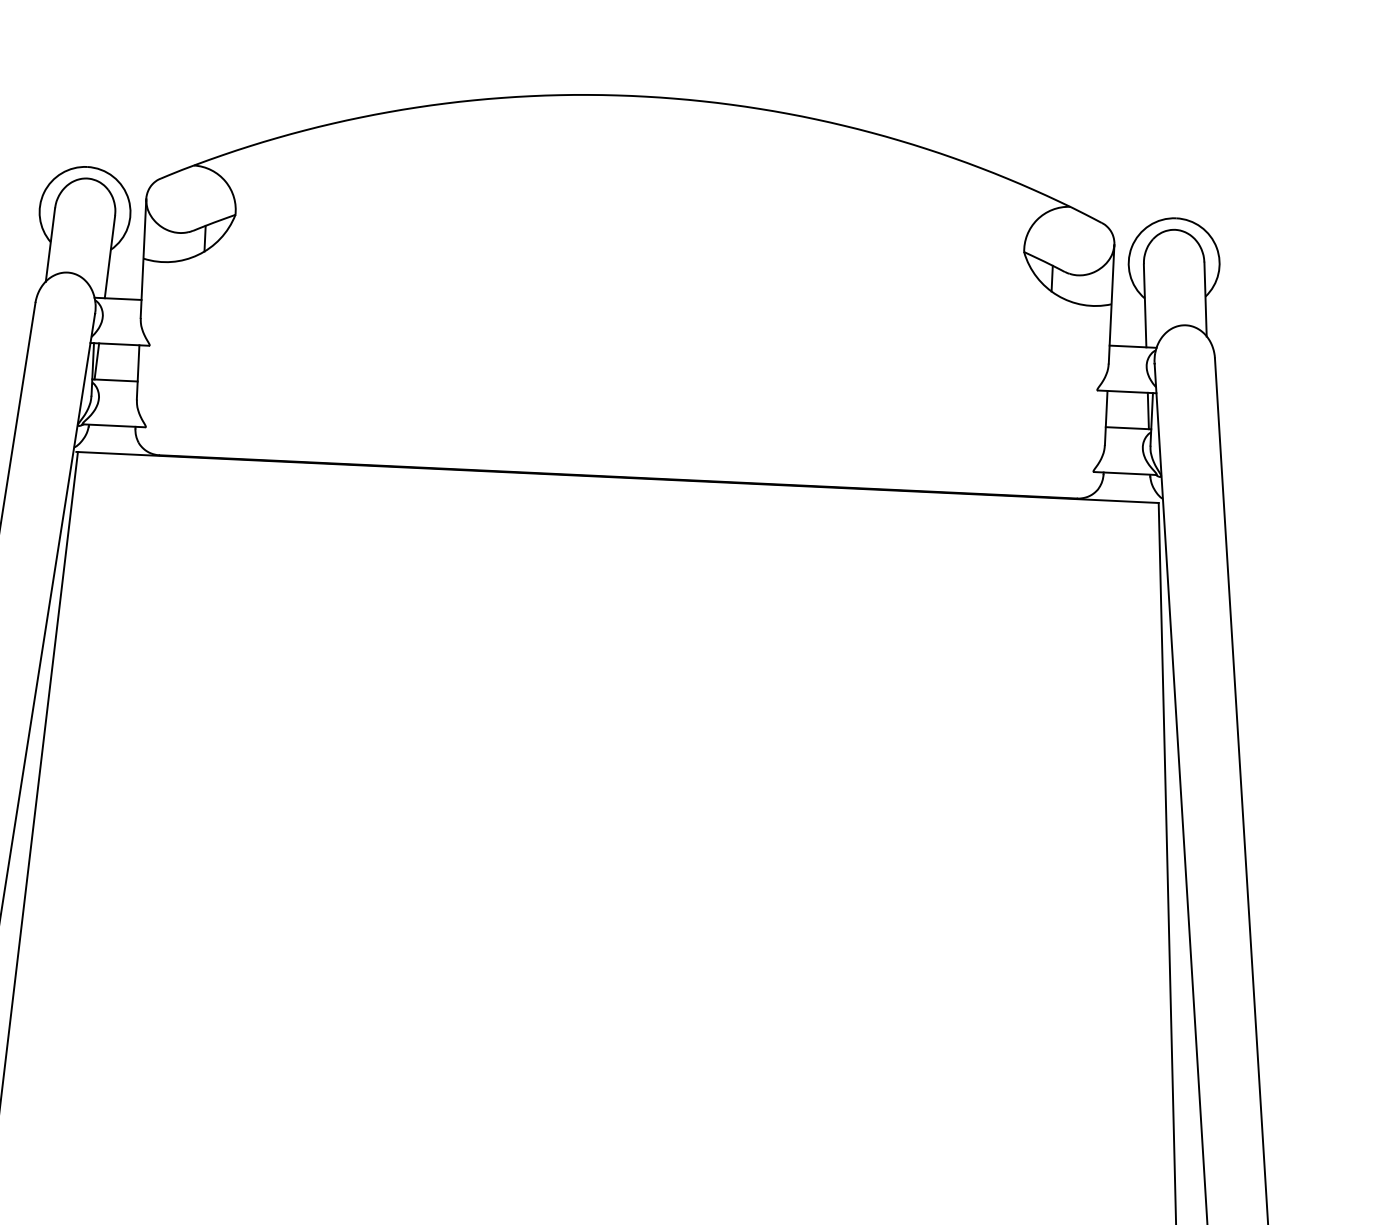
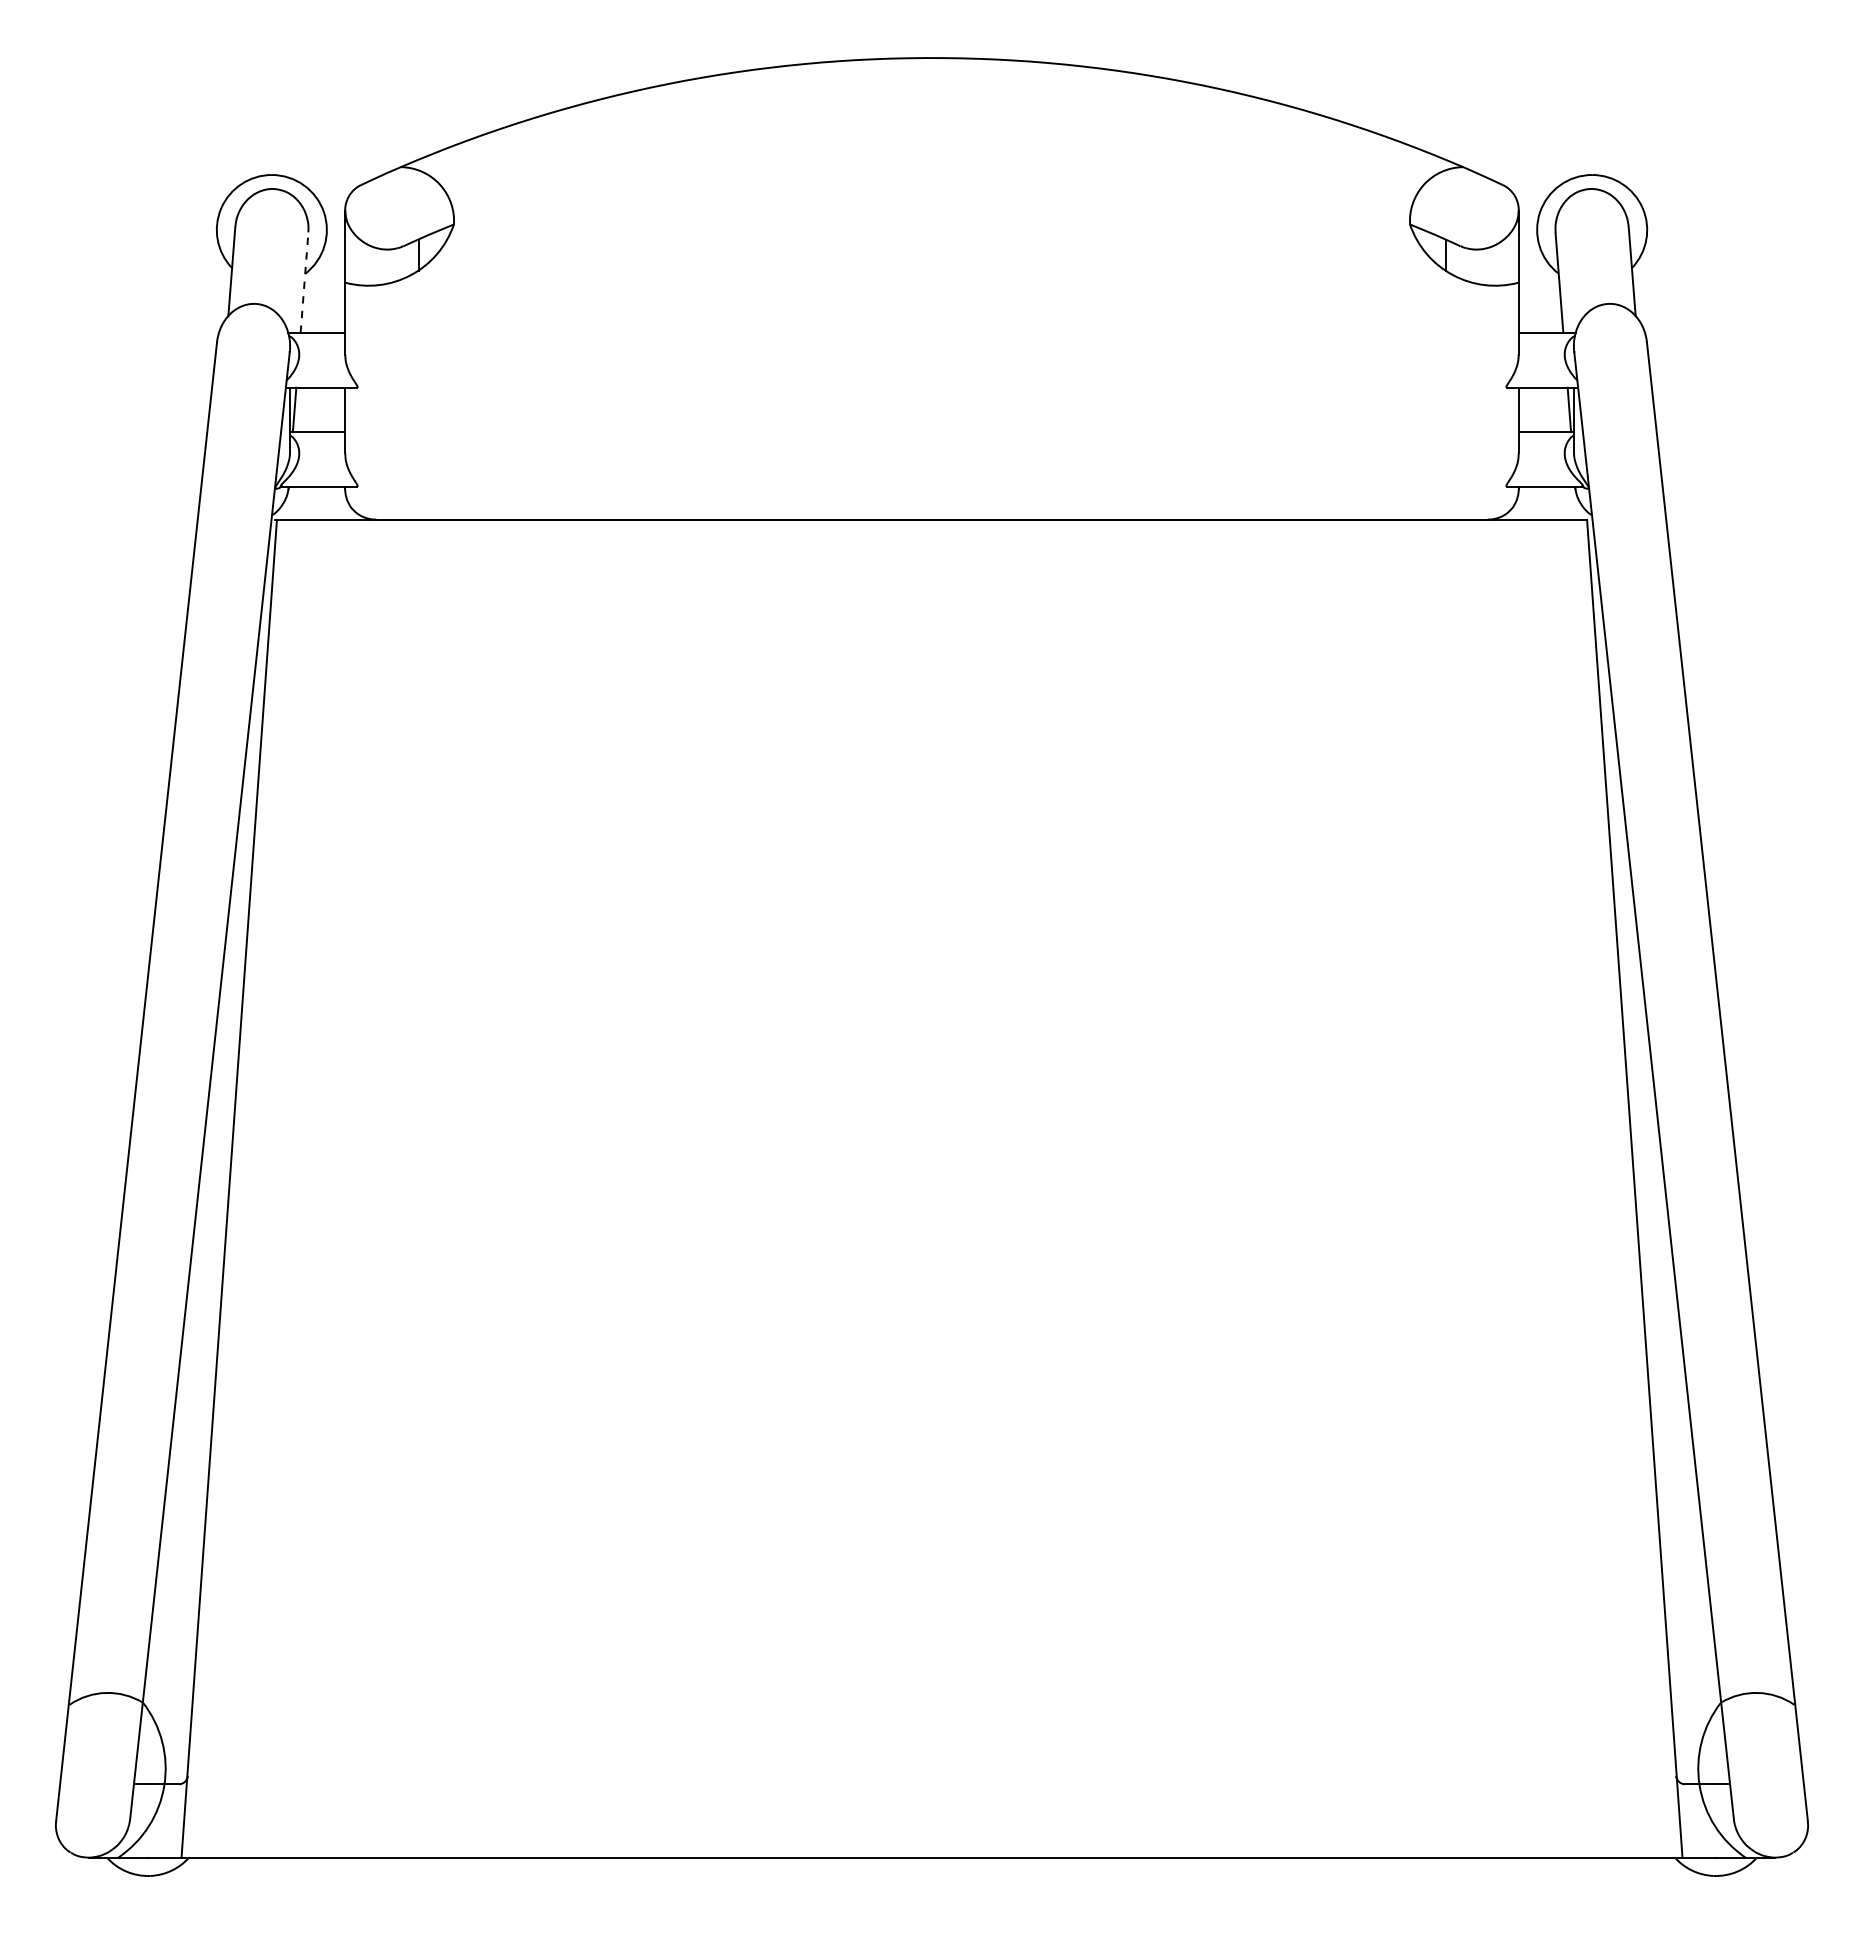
line: (109, 256) -> (304, 282), solid -> dashed

